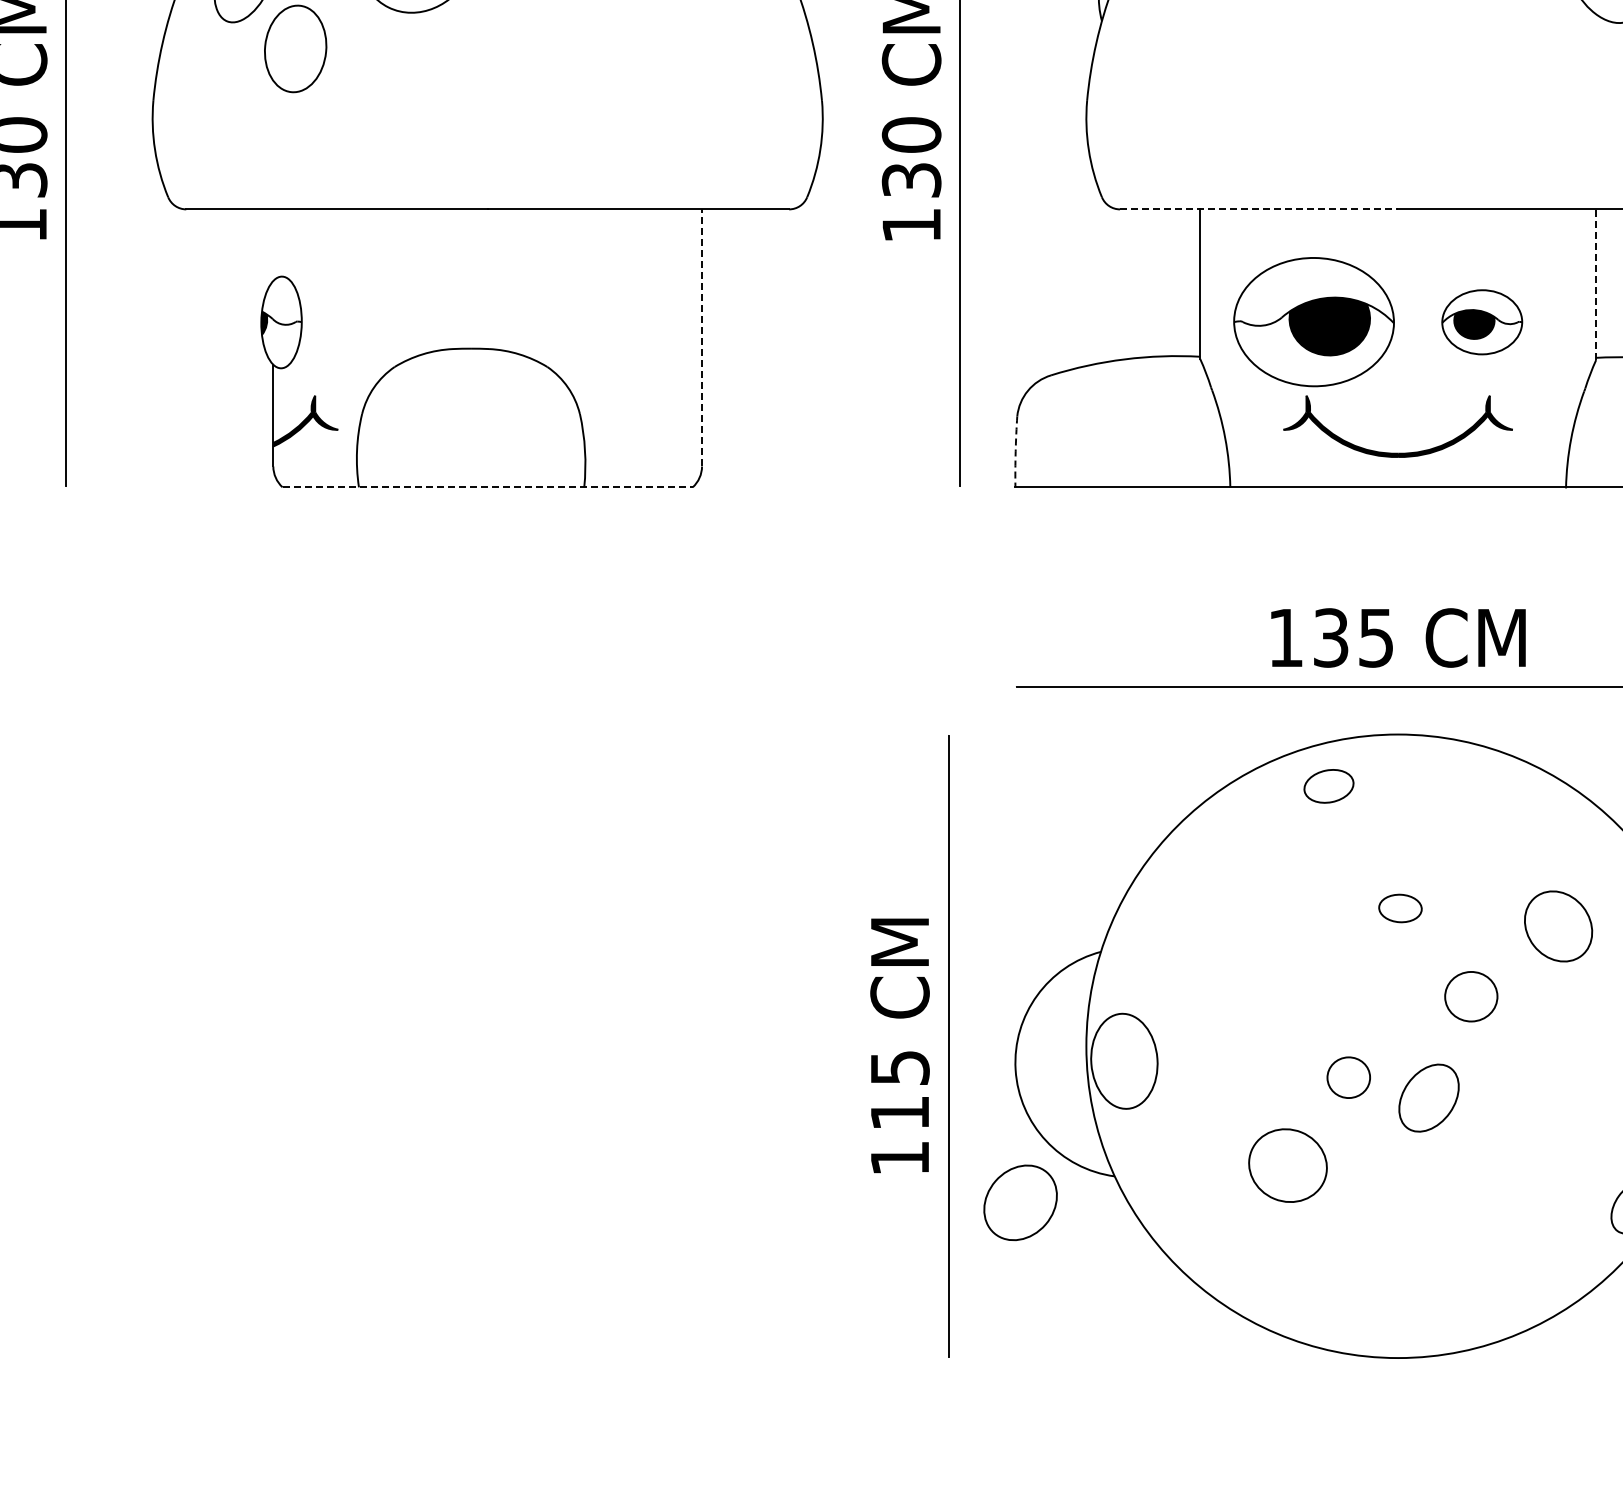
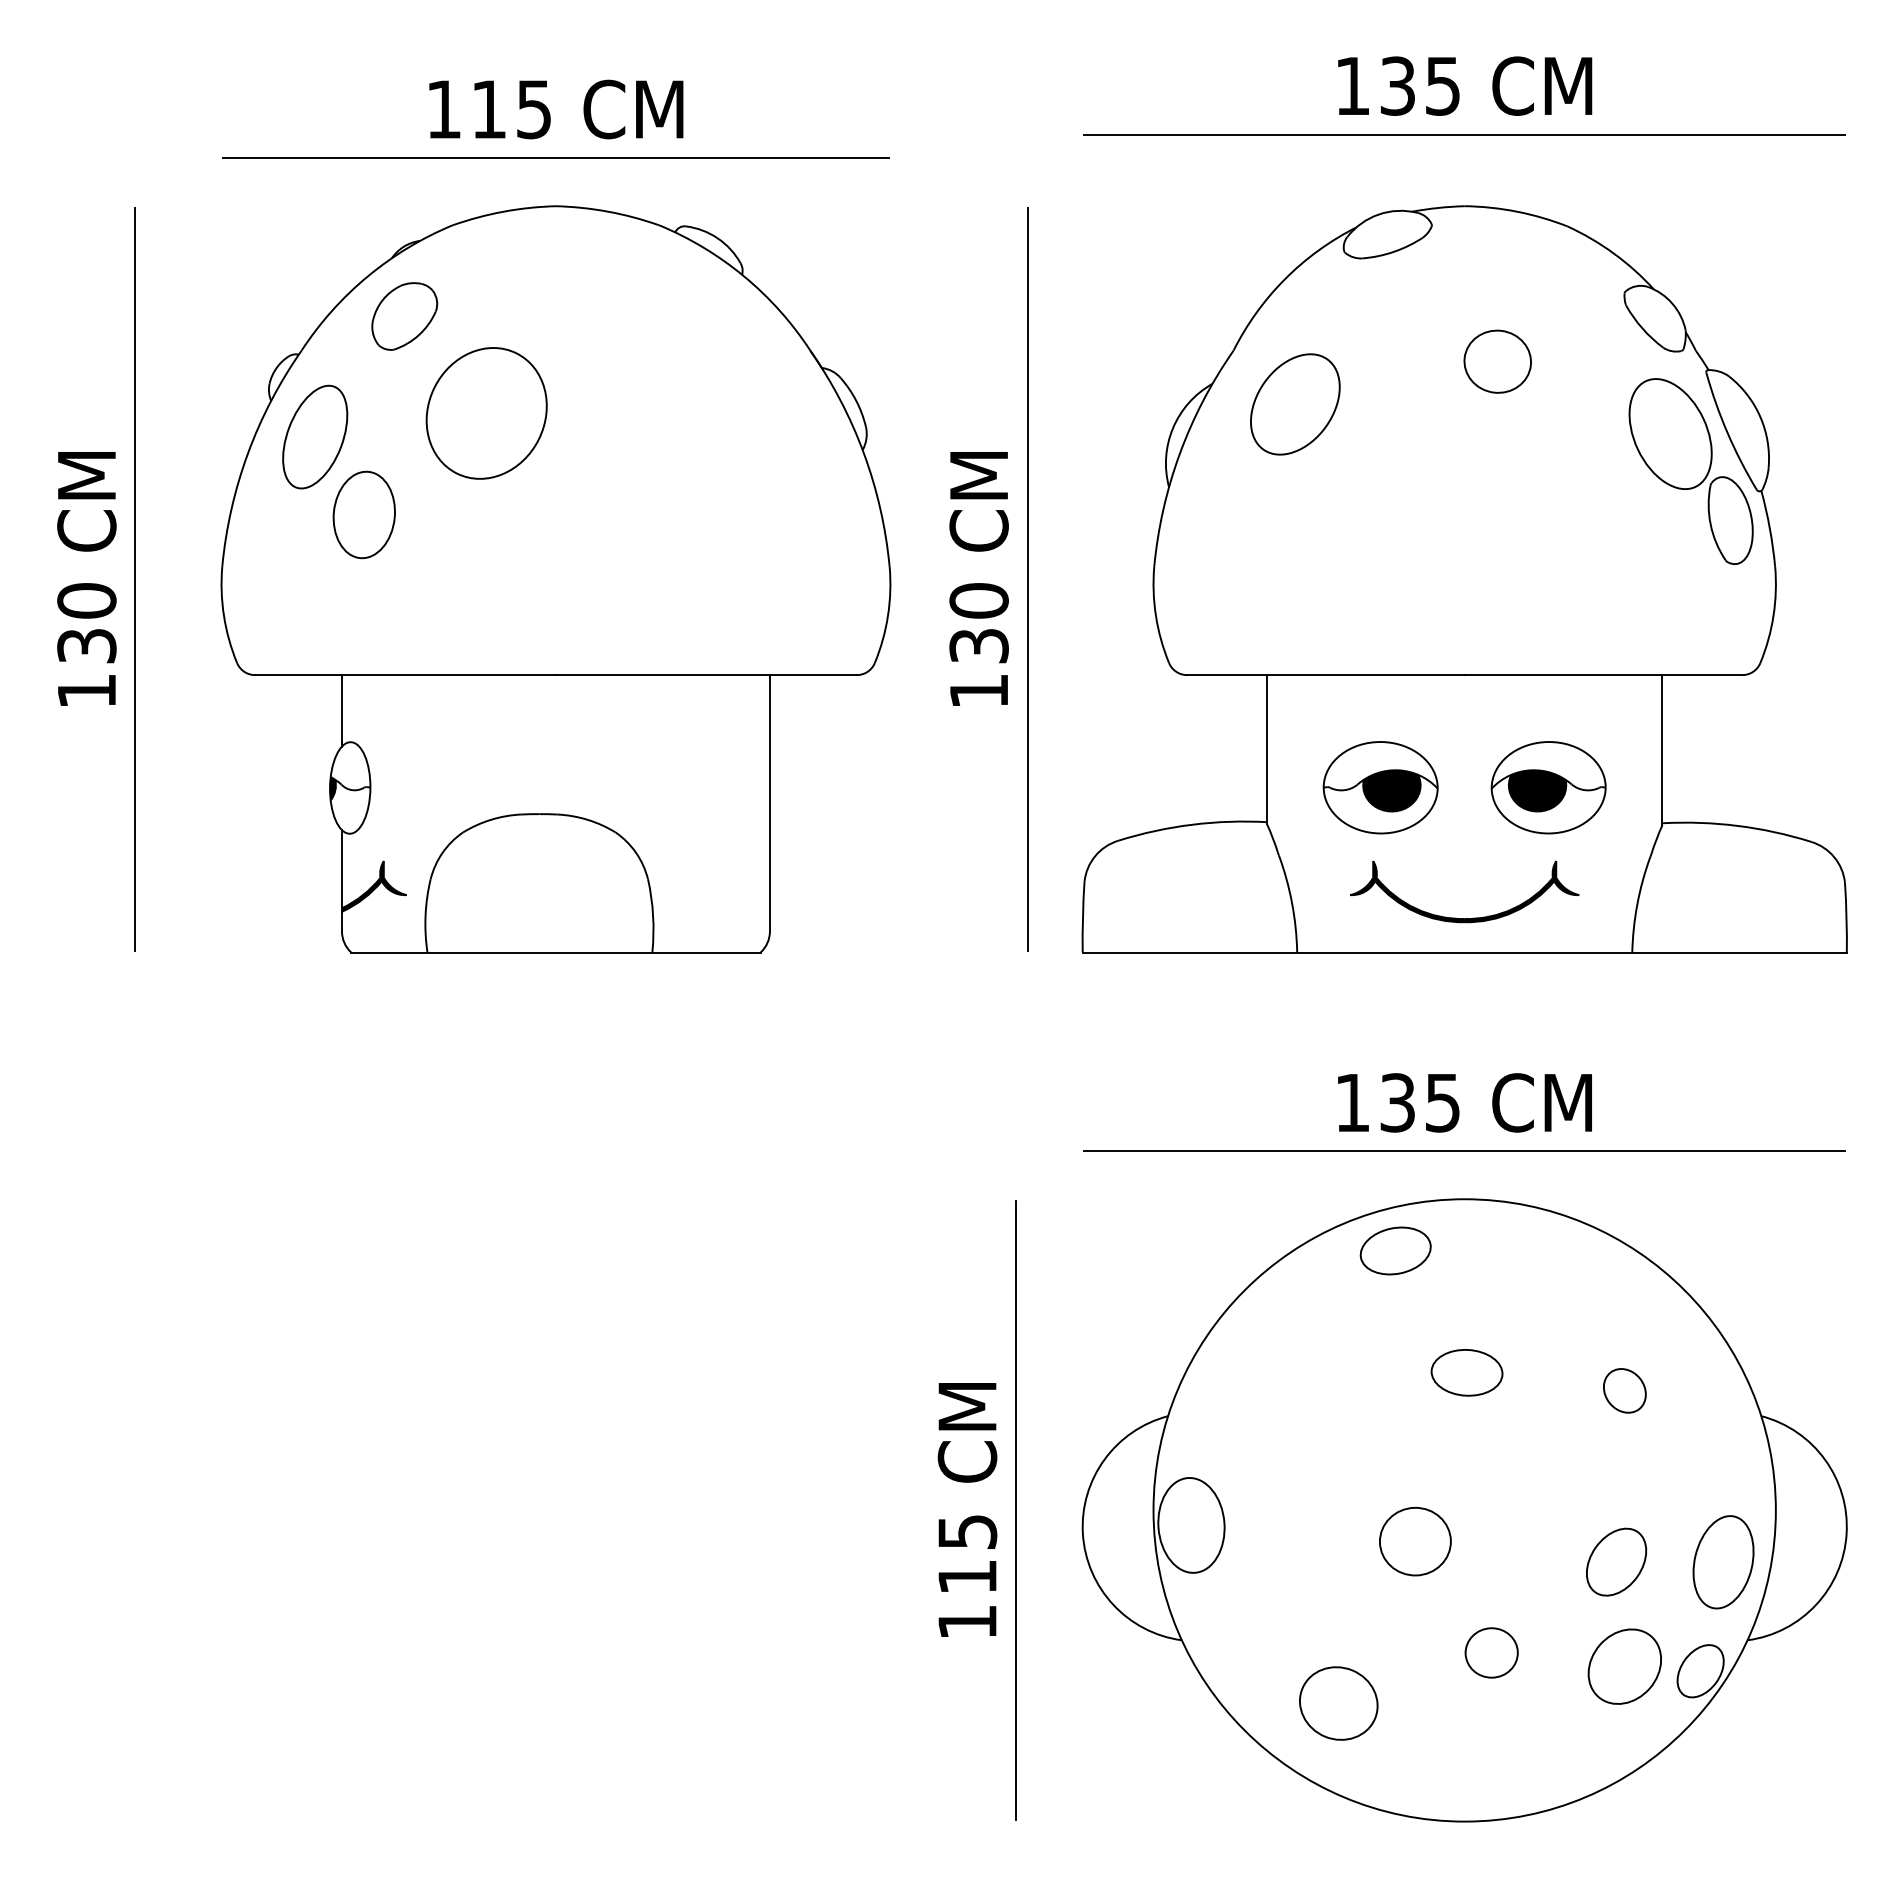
line: (1258, 209) -> (1325, 675), dashed -> solid
line: (273, 244) -> (342, 710), added
line: (1596, 284) -> (1662, 750), dashed -> solid
part: (1313, 321) -> (1380, 787), size x0.71
part: (1482, 321) -> (1548, 787), size x1.43
line: (701, 337) -> (769, 802), dashed -> solid
arc: (1015, 452) -> (1082, 917), dashed -> solid
line: (487, 487) -> (555, 952), dashed -> solid
part: (1328, 785) -> (1395, 1250), size x1.43
part: (1399, 908) -> (1466, 1372), size x1.67
part: (1558, 926) -> (1624, 1390), size x0.62
part: (1471, 996) -> (1491, 1652), moved
part: (1348, 1077) -> (1415, 1541), size x1.67
part: (1429, 1097) -> (1616, 1561), moved
part: (1287, 1165) -> (1338, 1703), moved
part: (1020, 1202) -> (1624, 1666), moved

